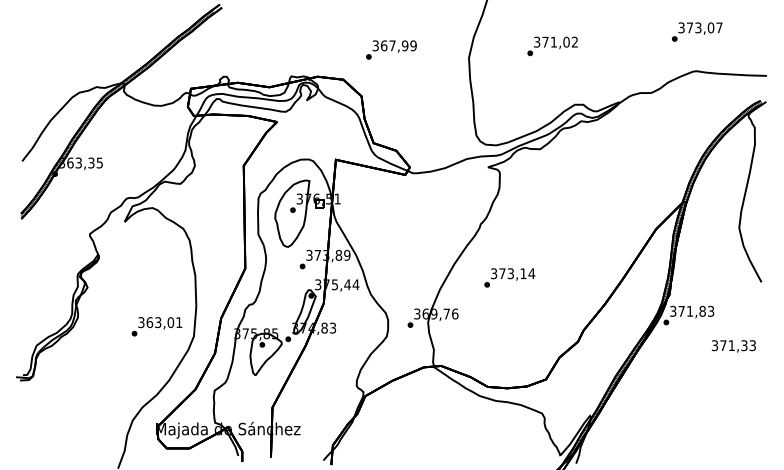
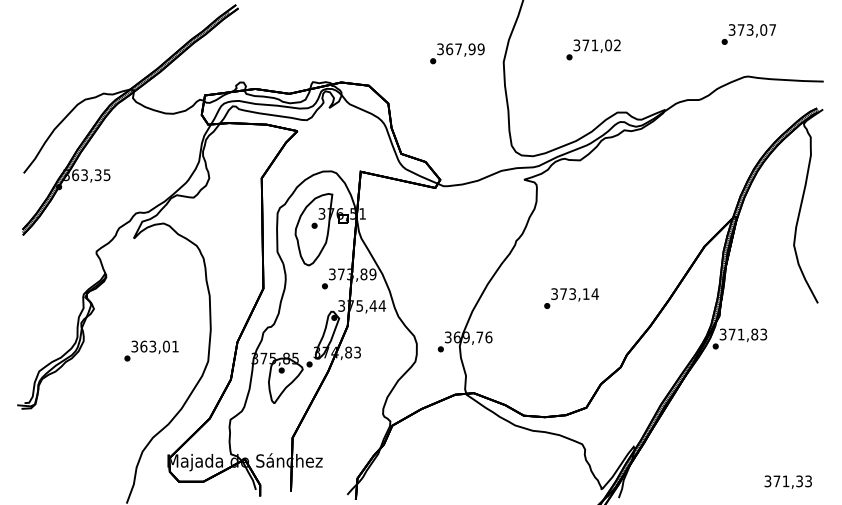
text: (391, 49) -> (457, 53), moved
text: (509, 277) -> (571, 298), moved
text: (156, 326) -> (151, 350), moved
text: (733, 345) -> (787, 481), moved

